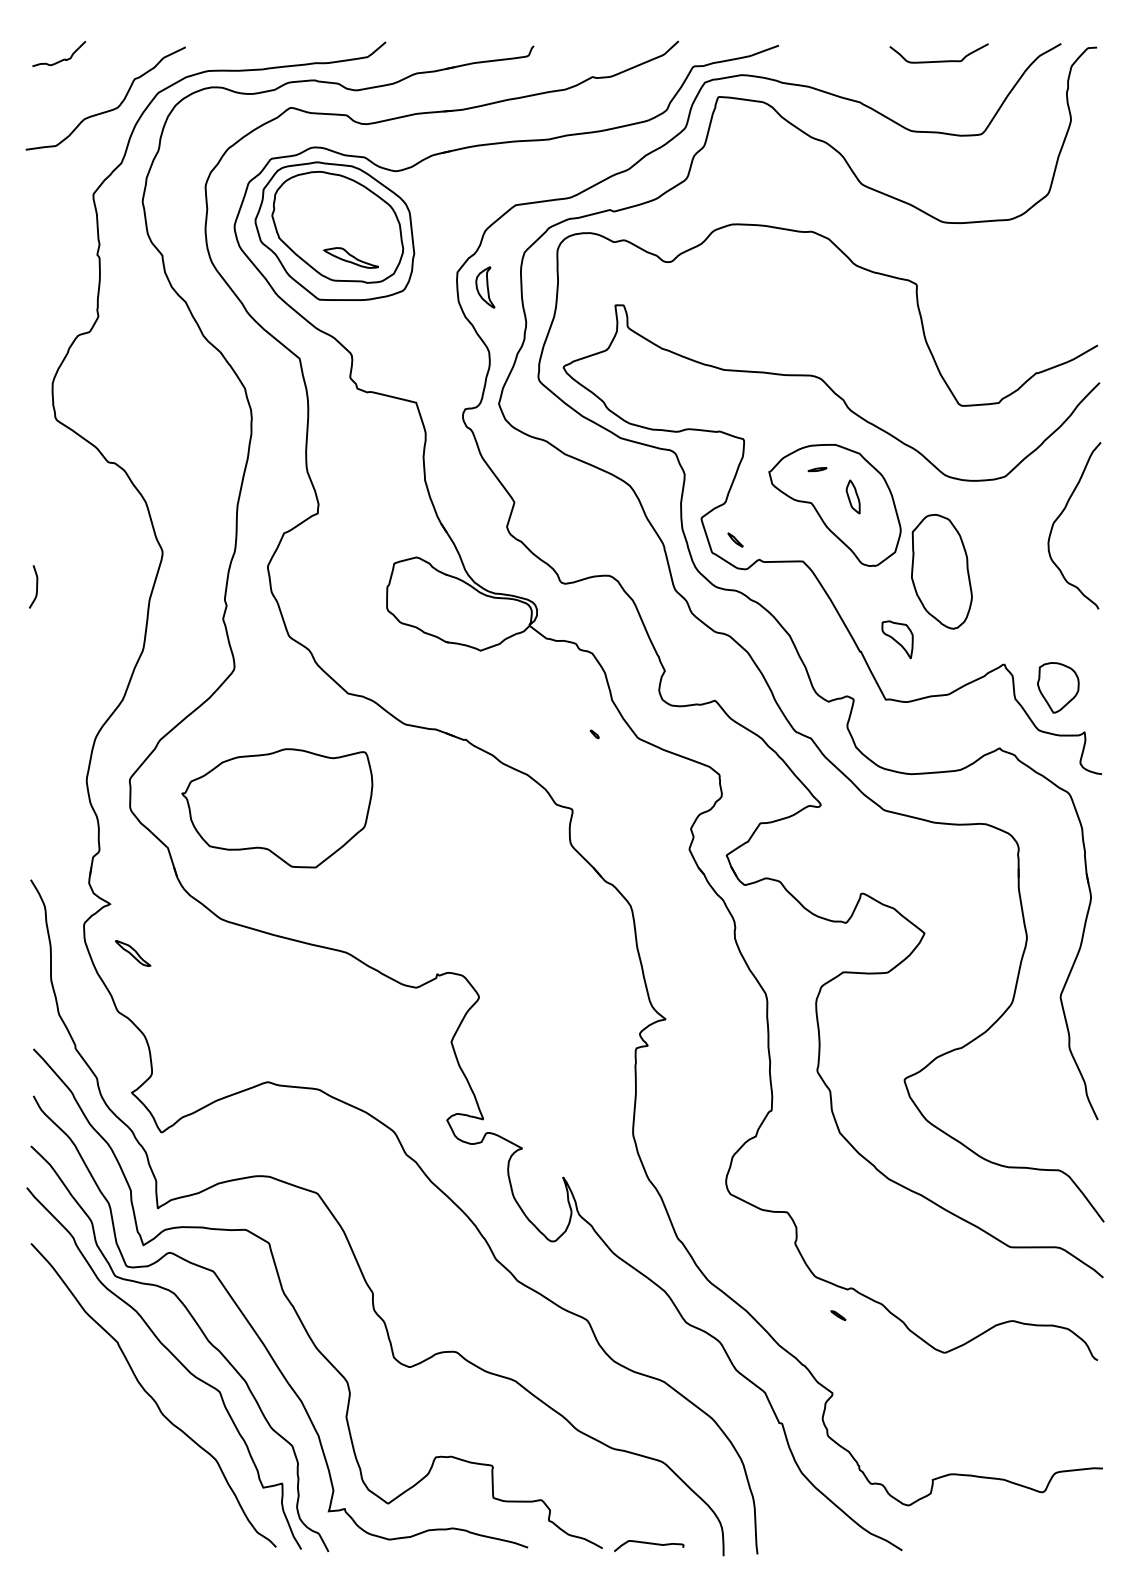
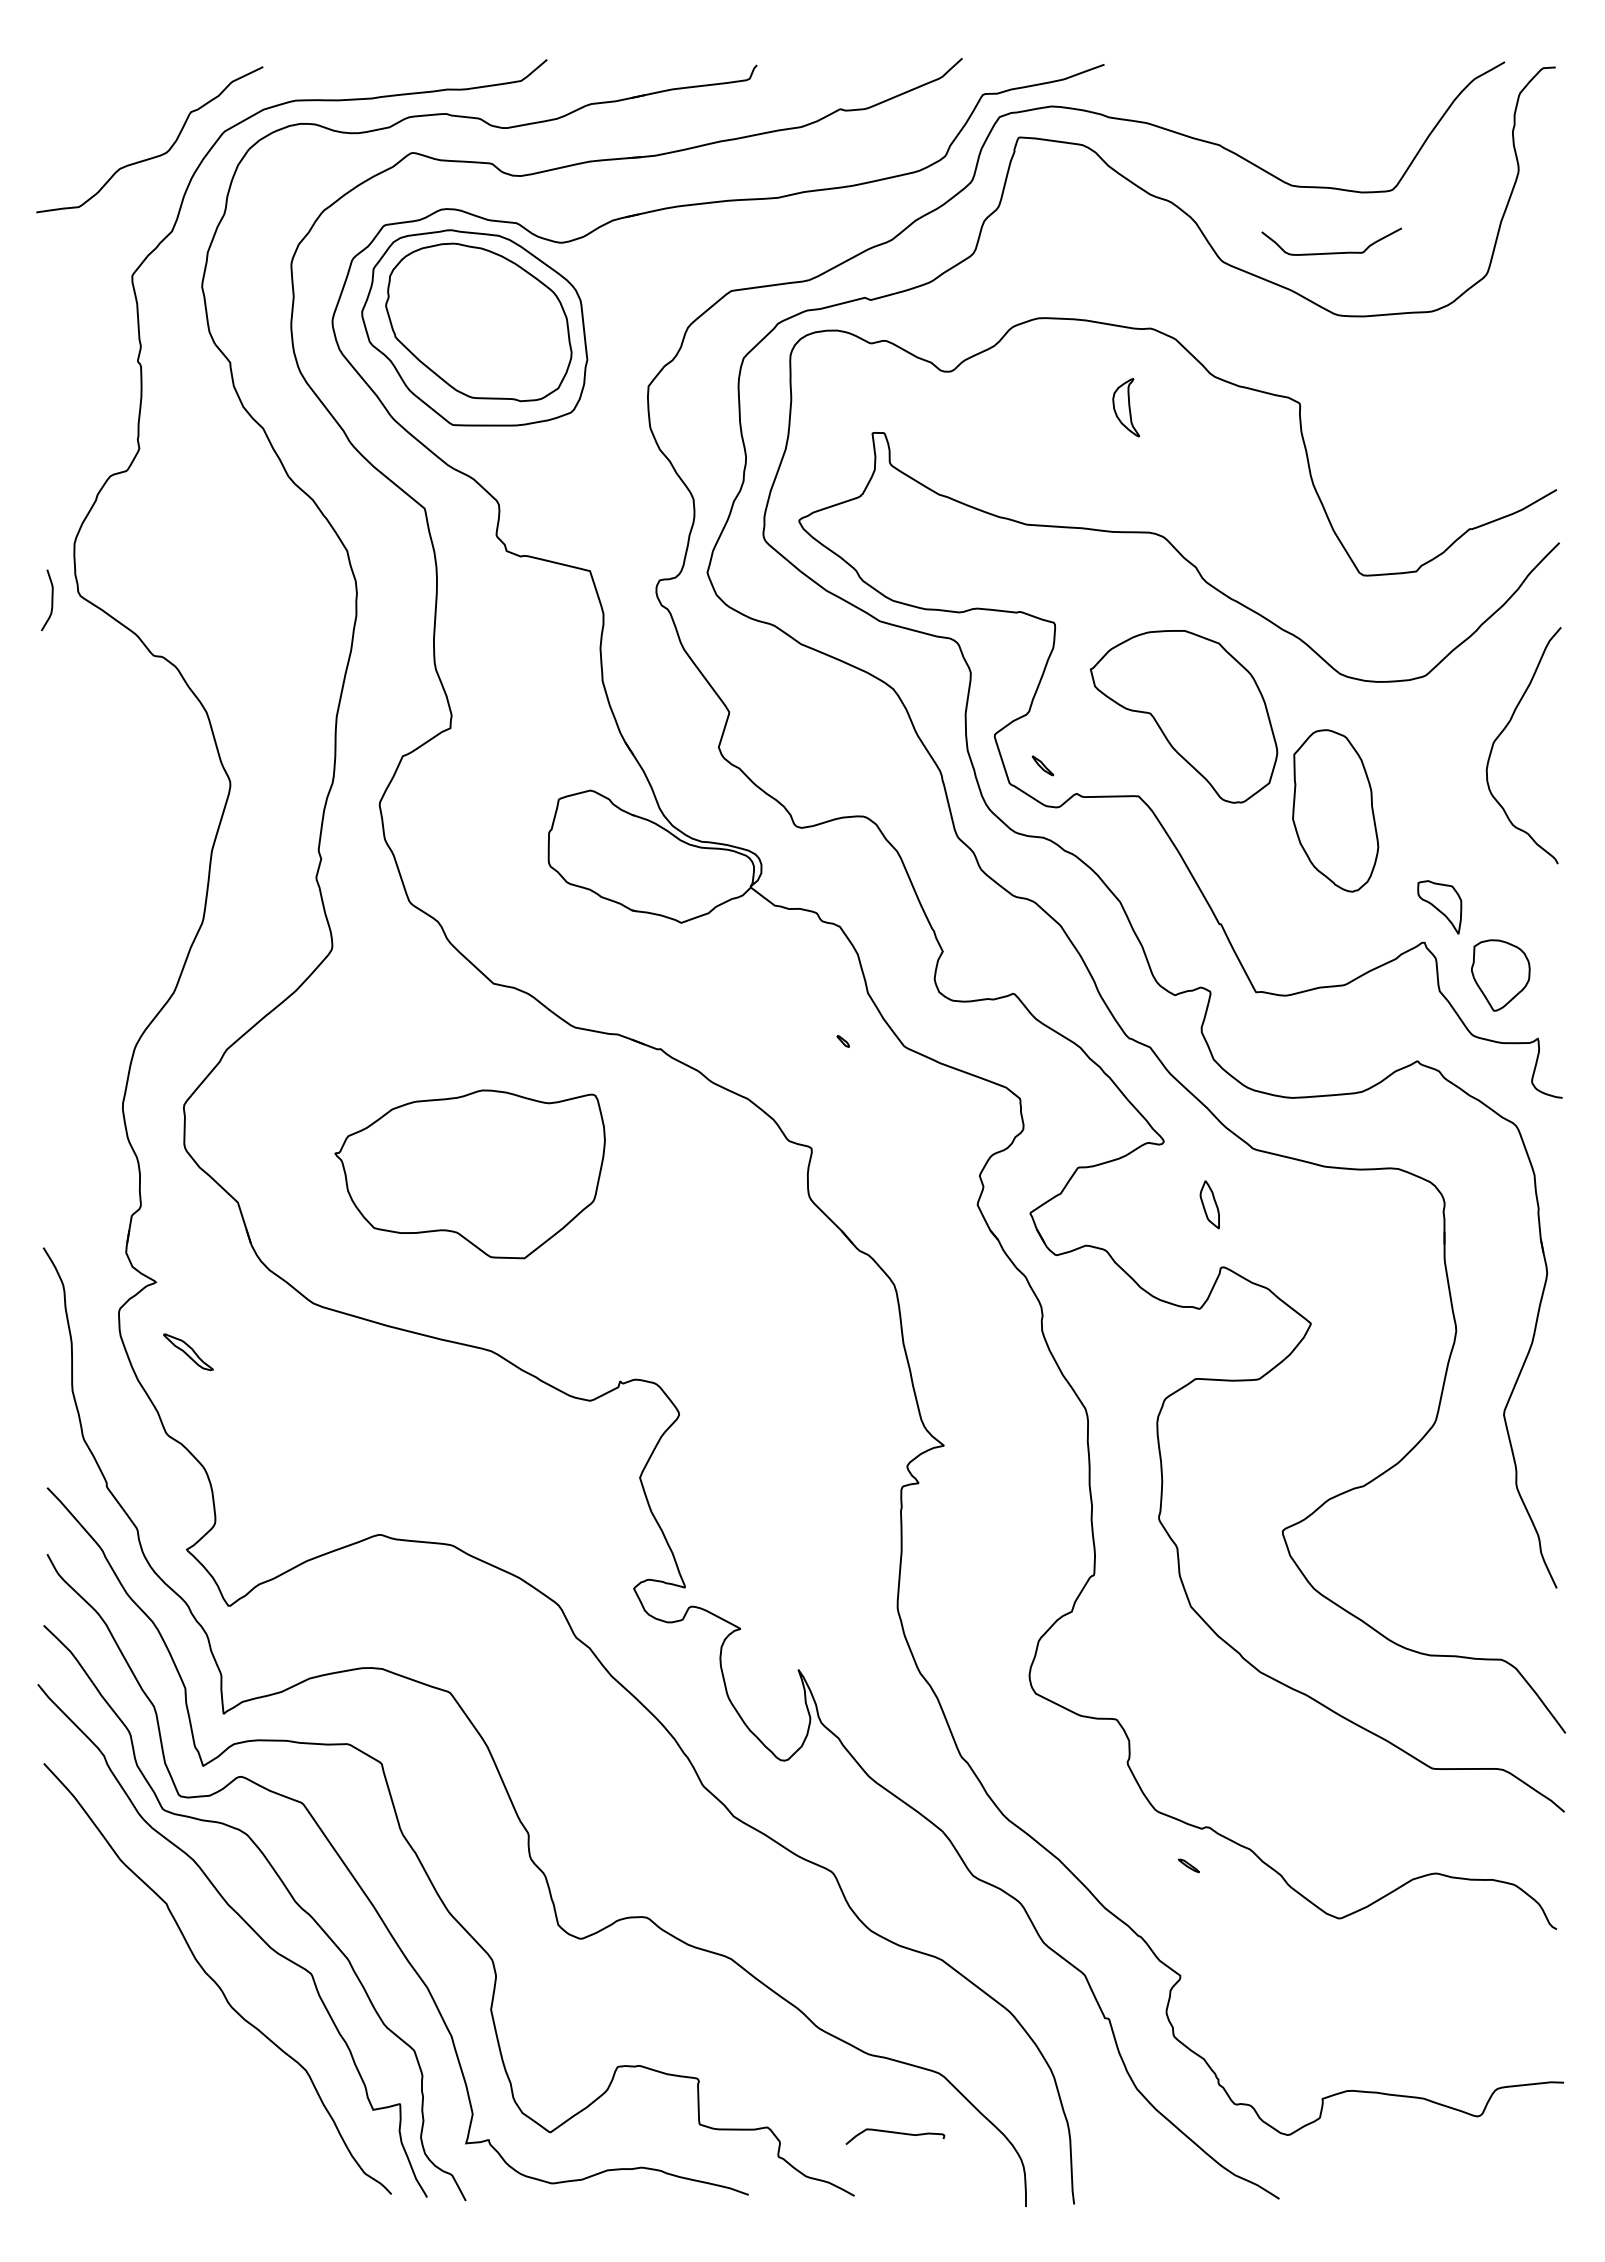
curve: (60, 60) -> (85, 85), removed
curve: (938, 61) -> (1331, 252), moved
part: (350, 257) -> (497, 365), removed
part: (484, 287) -> (1125, 407), moved
part: (817, 469) -> (1158, 665), removed
part: (852, 496) -> (1209, 1204), moved
curve: (36, 587) -> (51, 600), moved
part: (897, 639) -> (1439, 907), moved
part: (276, 808) -> (469, 1174), moved
curve: (649, 1543) -> (895, 2133), moved

